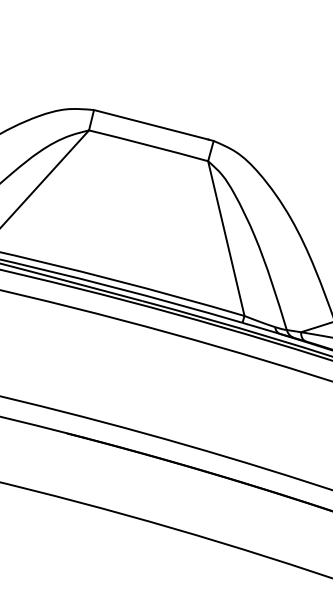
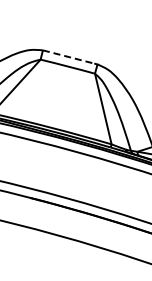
line: (152, 125) -> (69, 57), solid -> dashed

